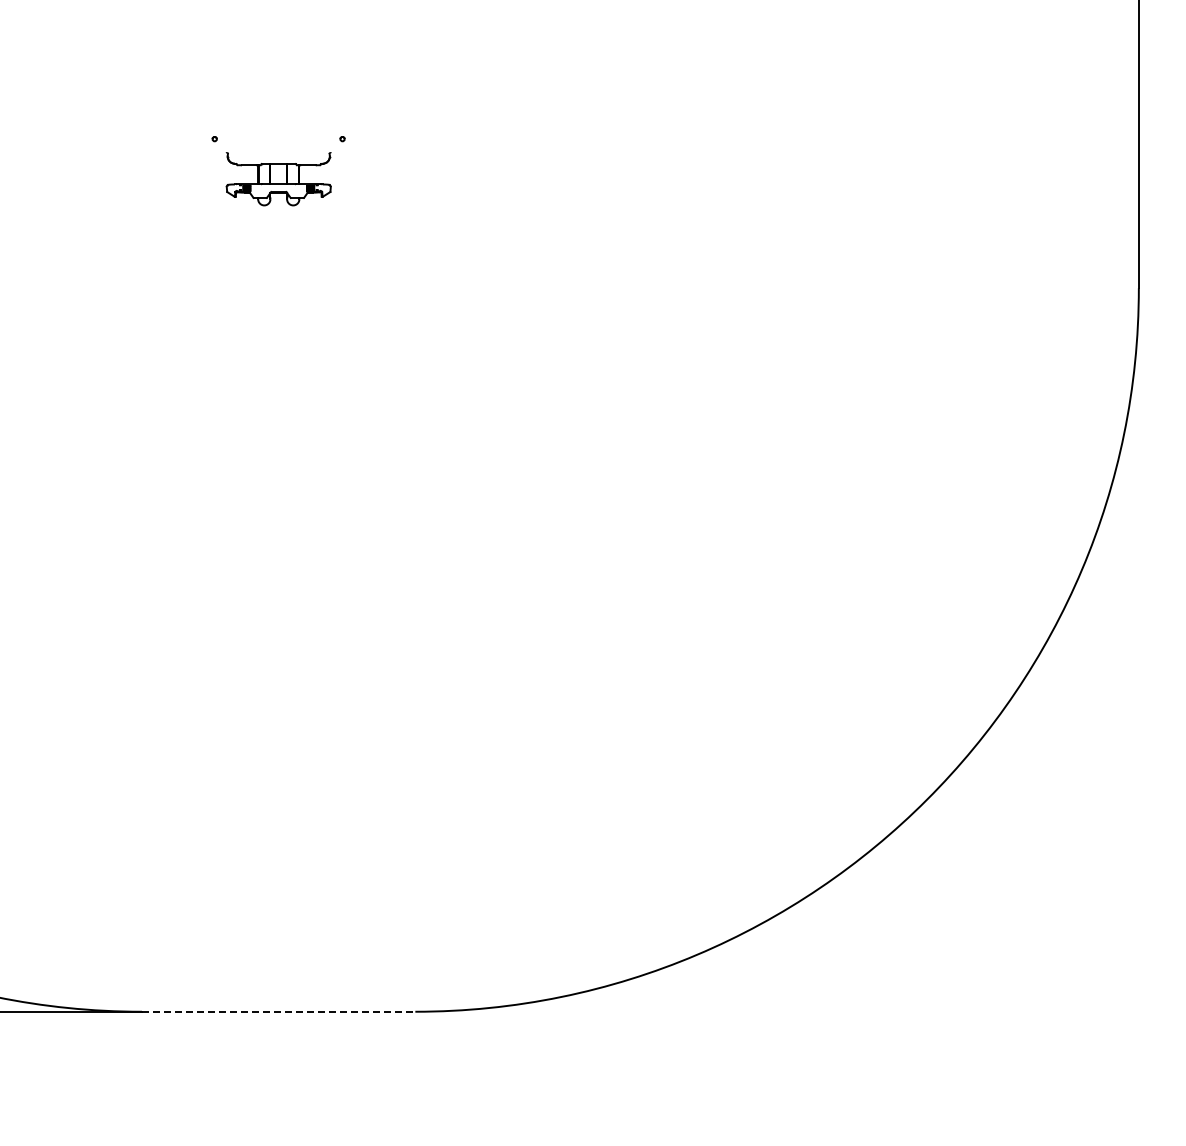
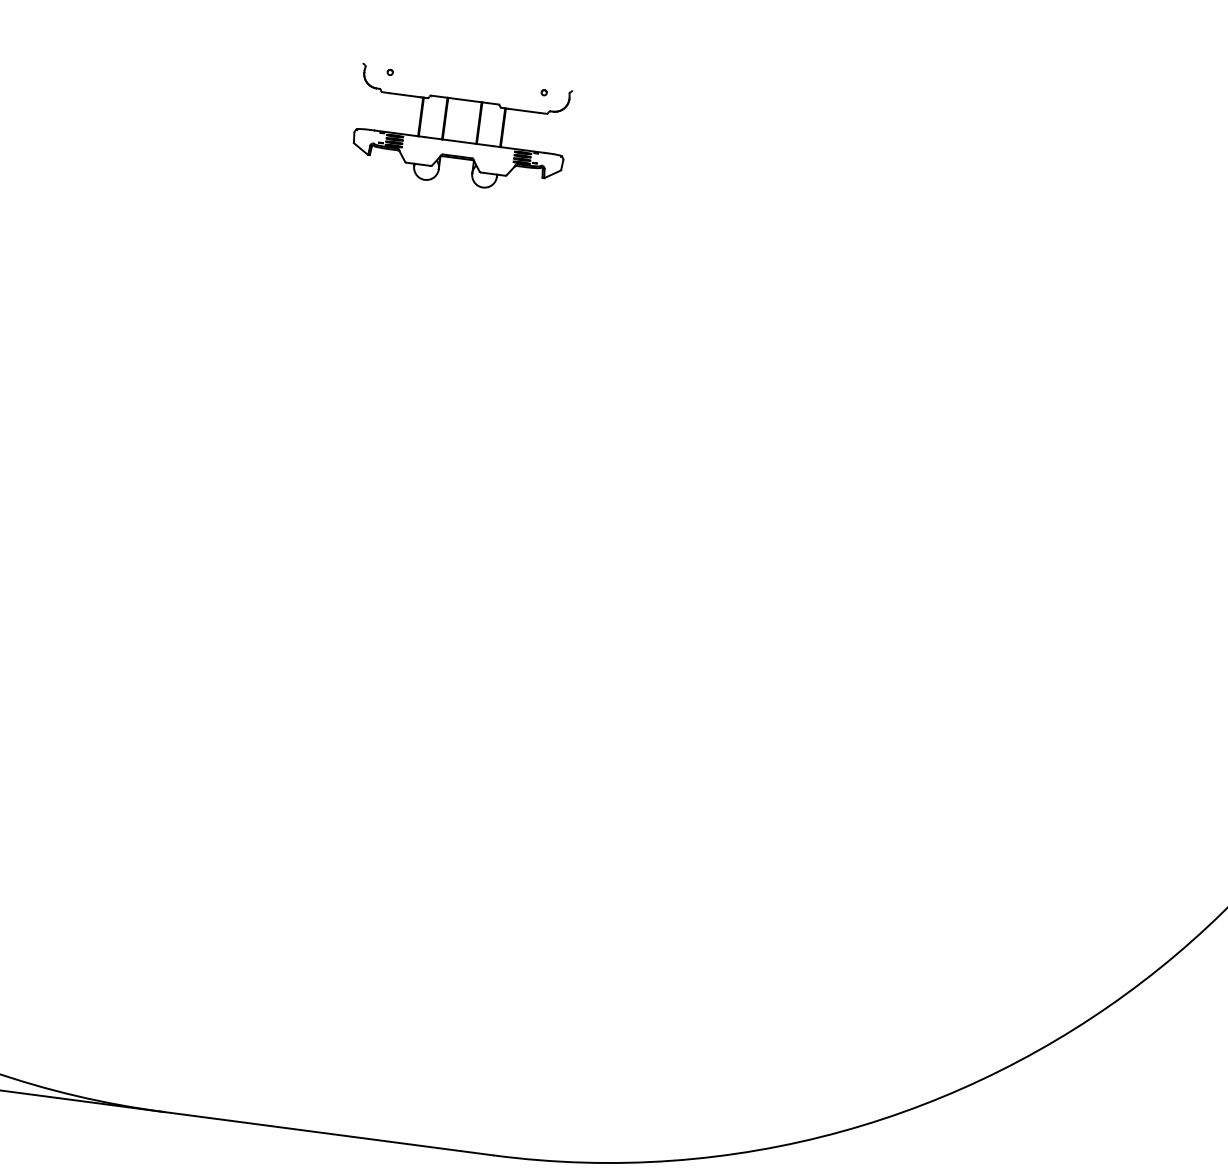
part: (278, 178) -> (460, 130), size x1.67
line: (278, 1011) -> (328, 1133), dashed -> solid

